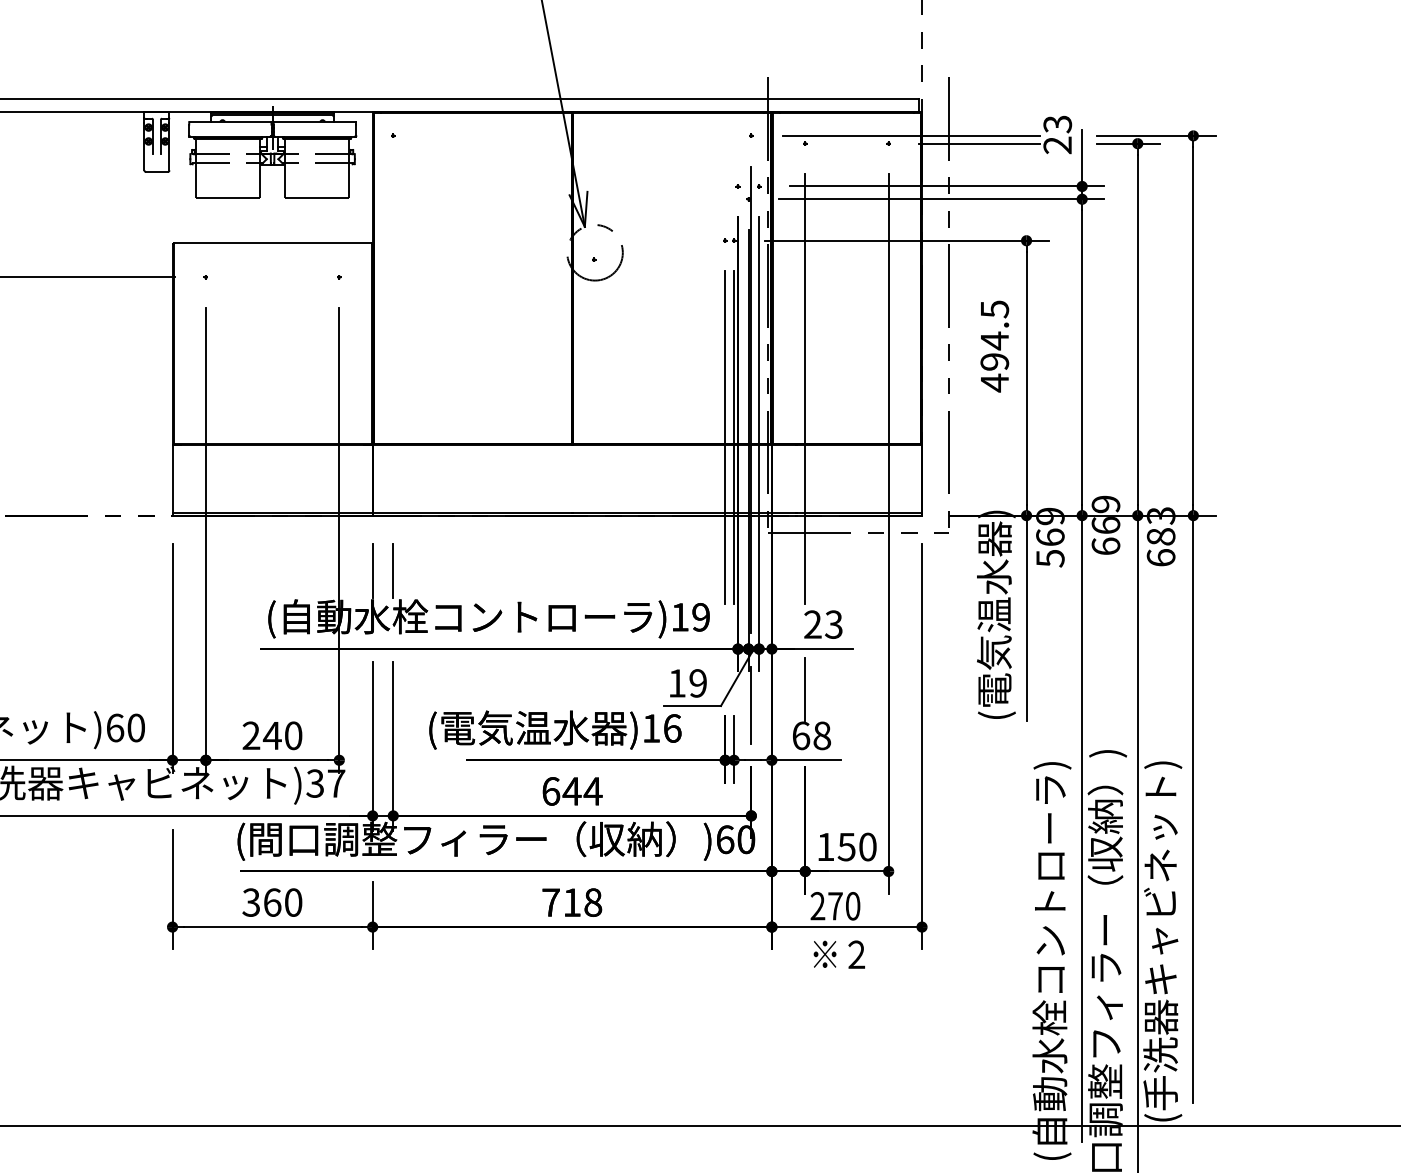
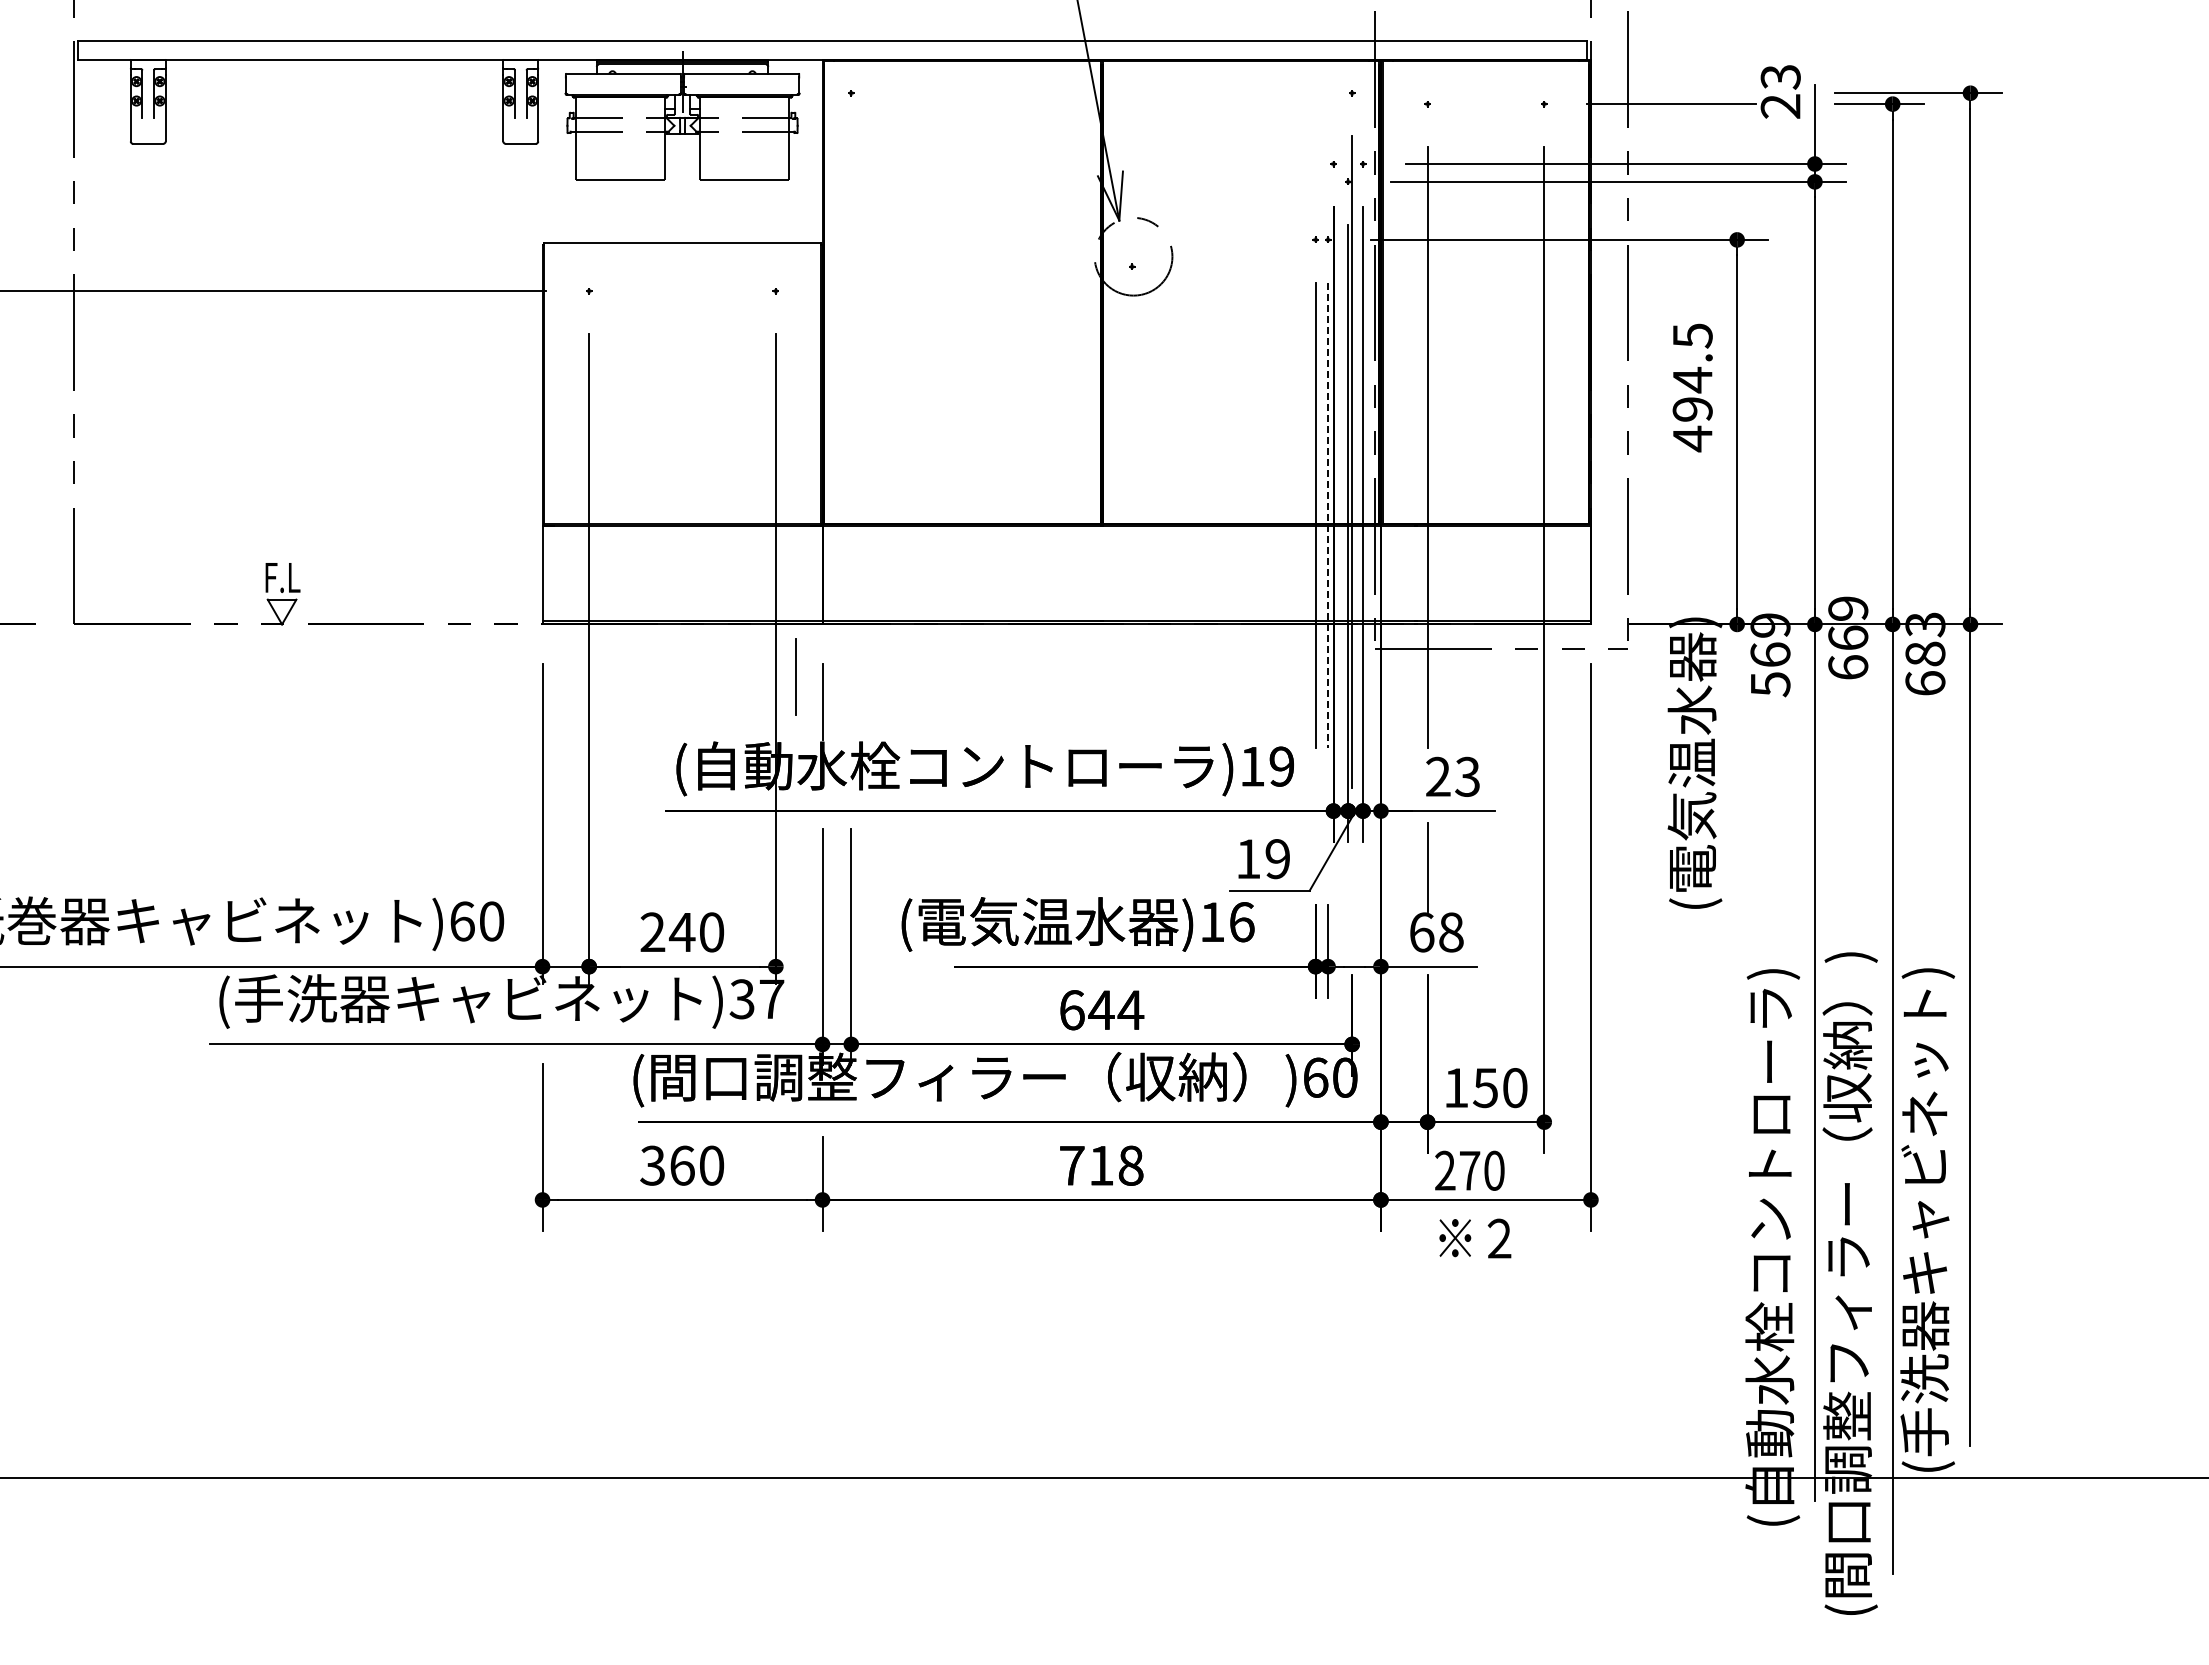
line: (910, 136) -> (1575, 93), removed
line: (734, 437) -> (1328, 515), solid -> dashed
line: (392, 570) -> (795, 676), moved
line: (1026, 617) -> (1737, 767), removed
line: (751, 705) -> (1352, 889), removed

